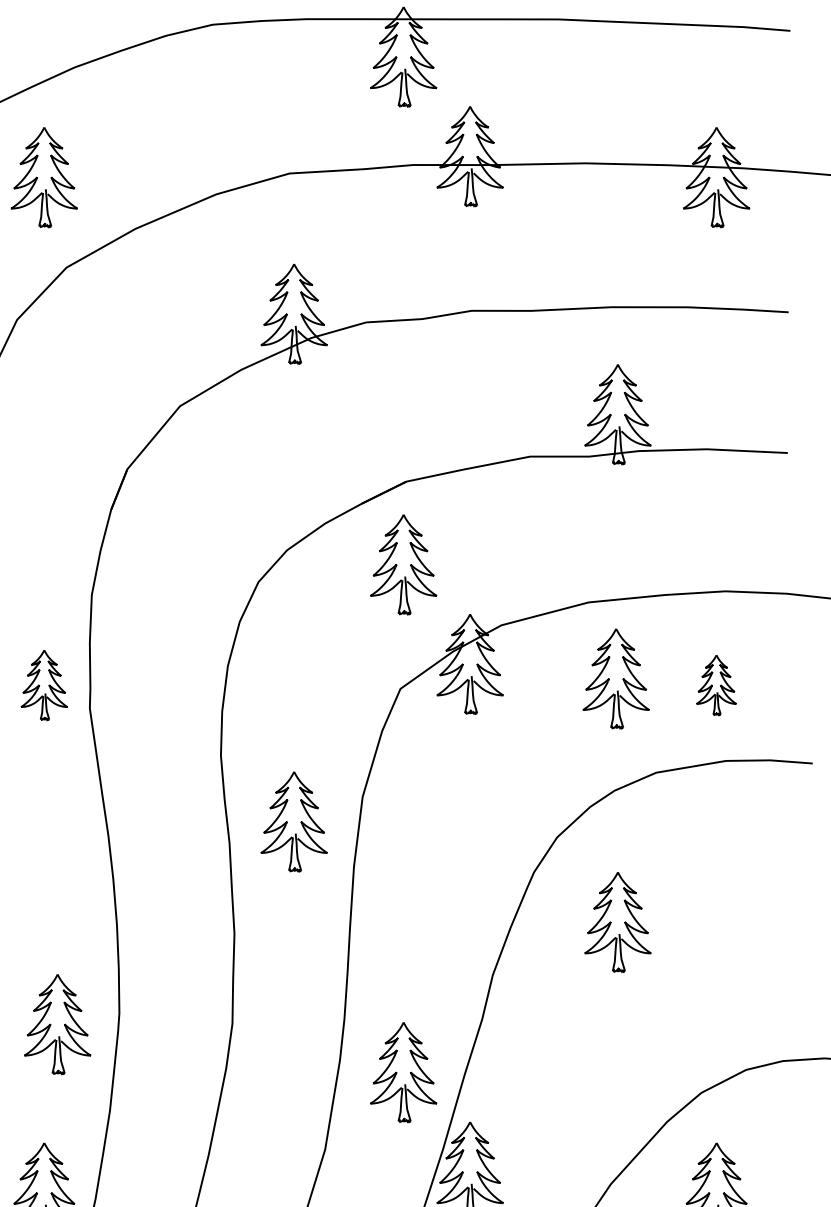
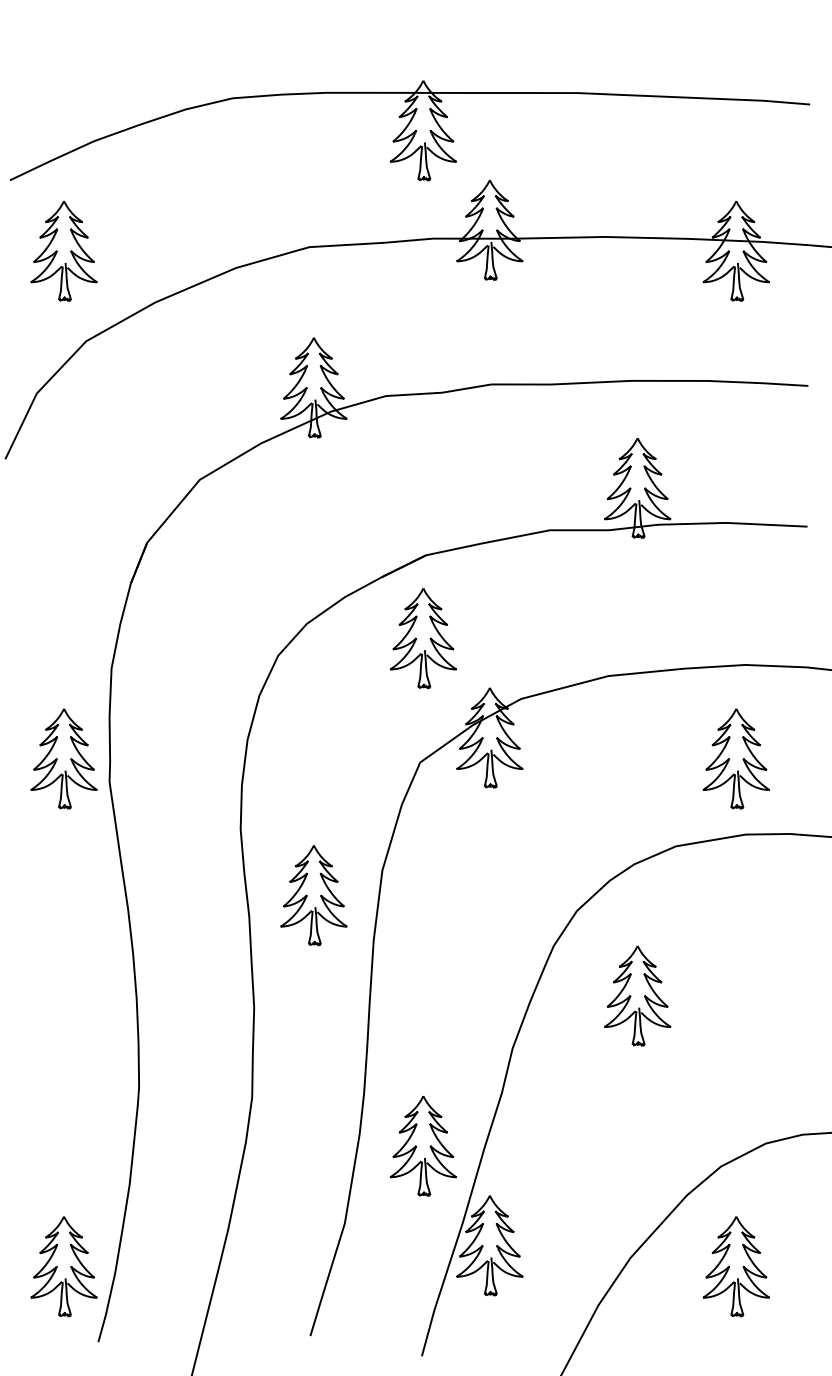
part: (615, 678) -> (635, 752), removed
part: (43, 684) -> (63, 758), size x1.43
part: (715, 684) -> (735, 758), size x1.67
part: (56, 1024) -> (76, 1098), removed

